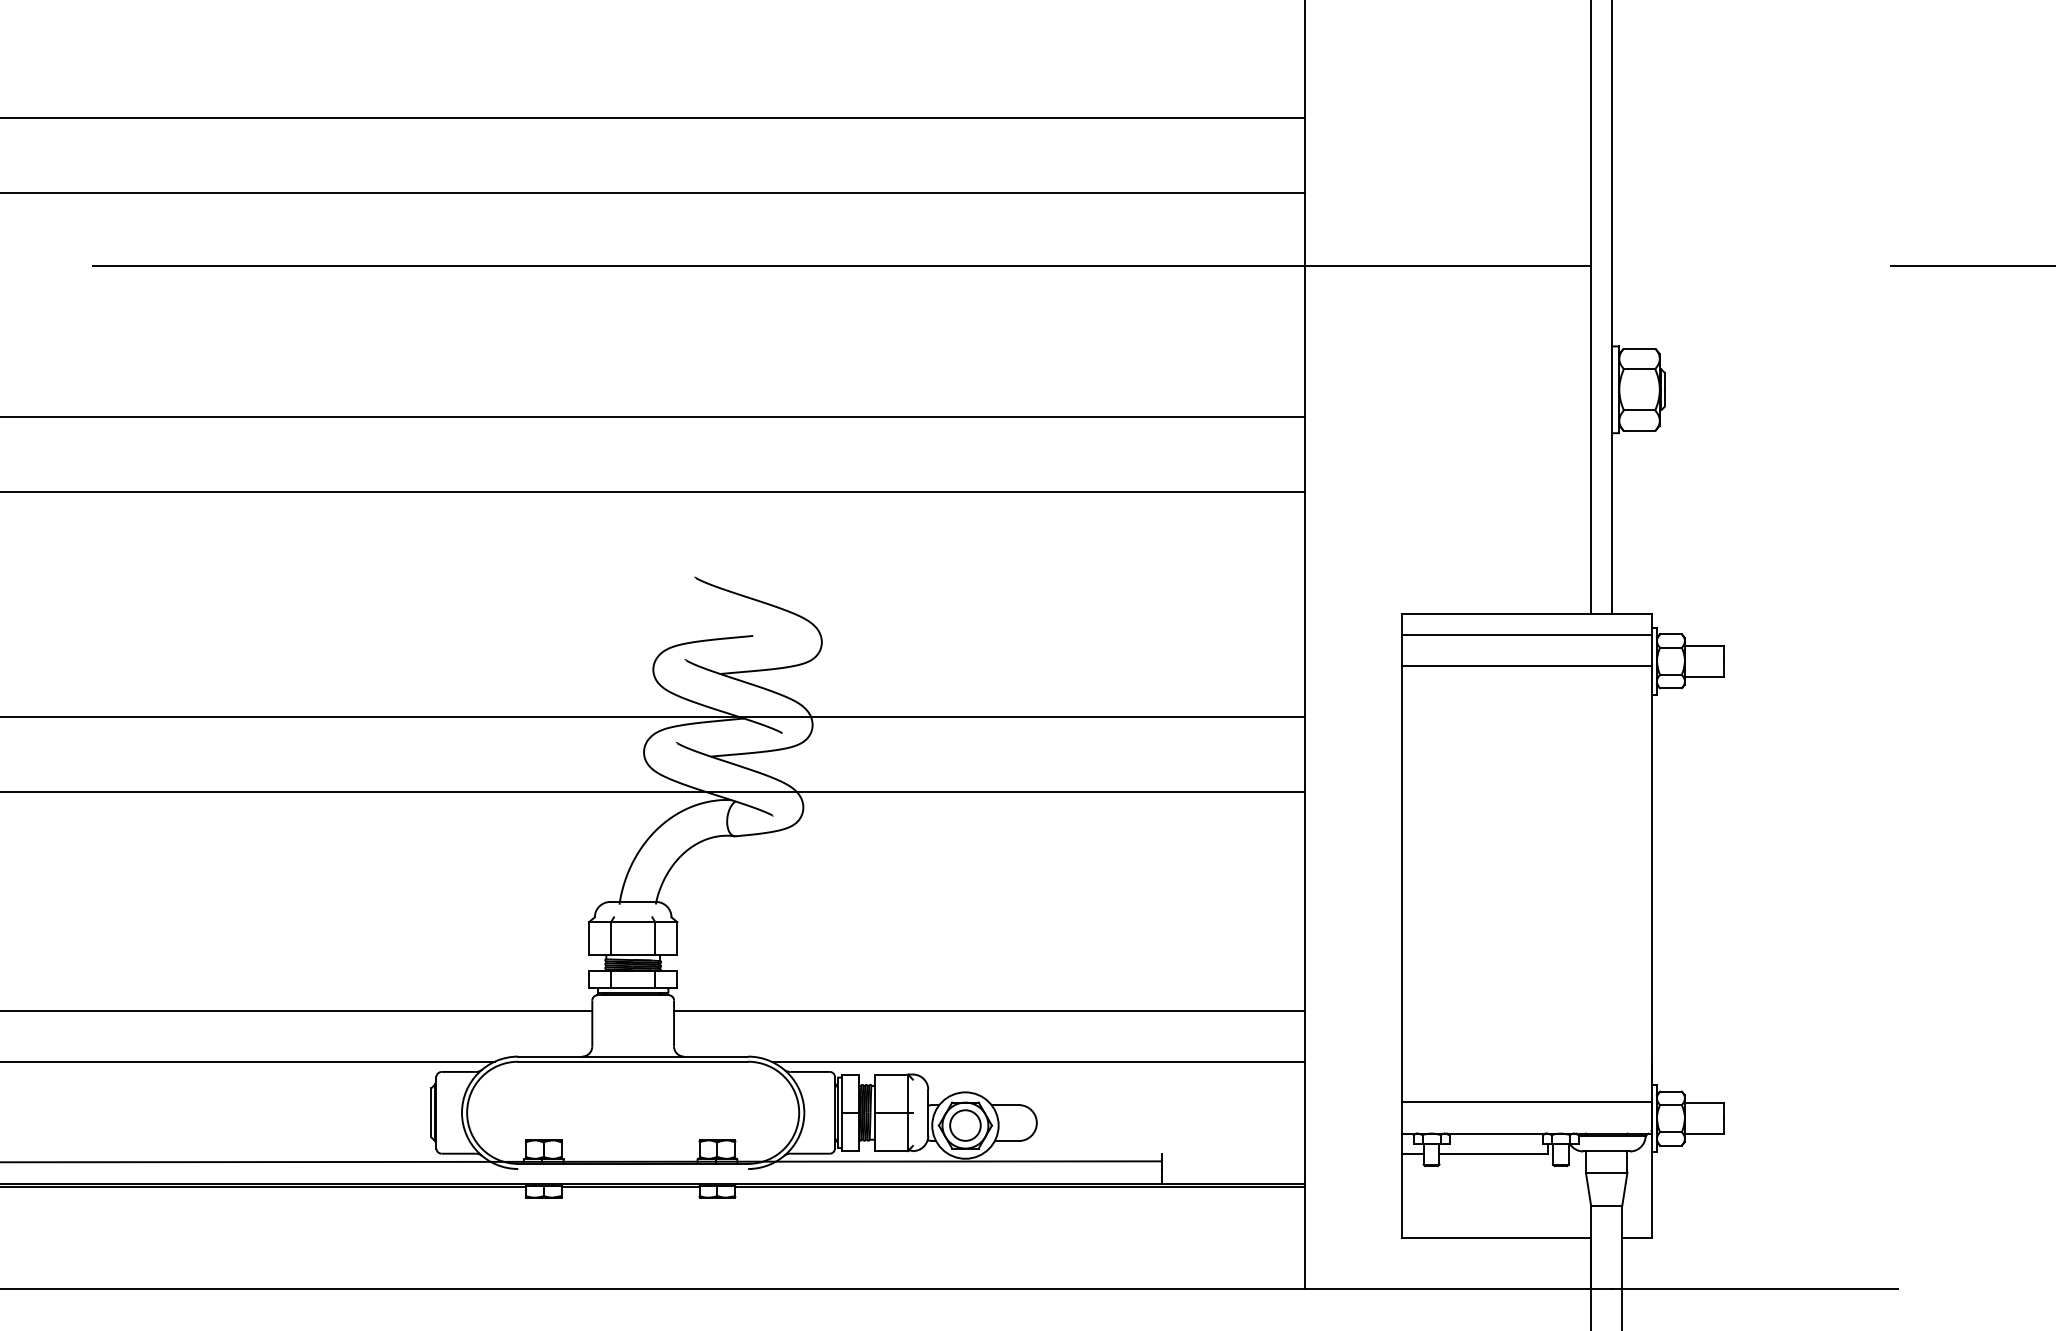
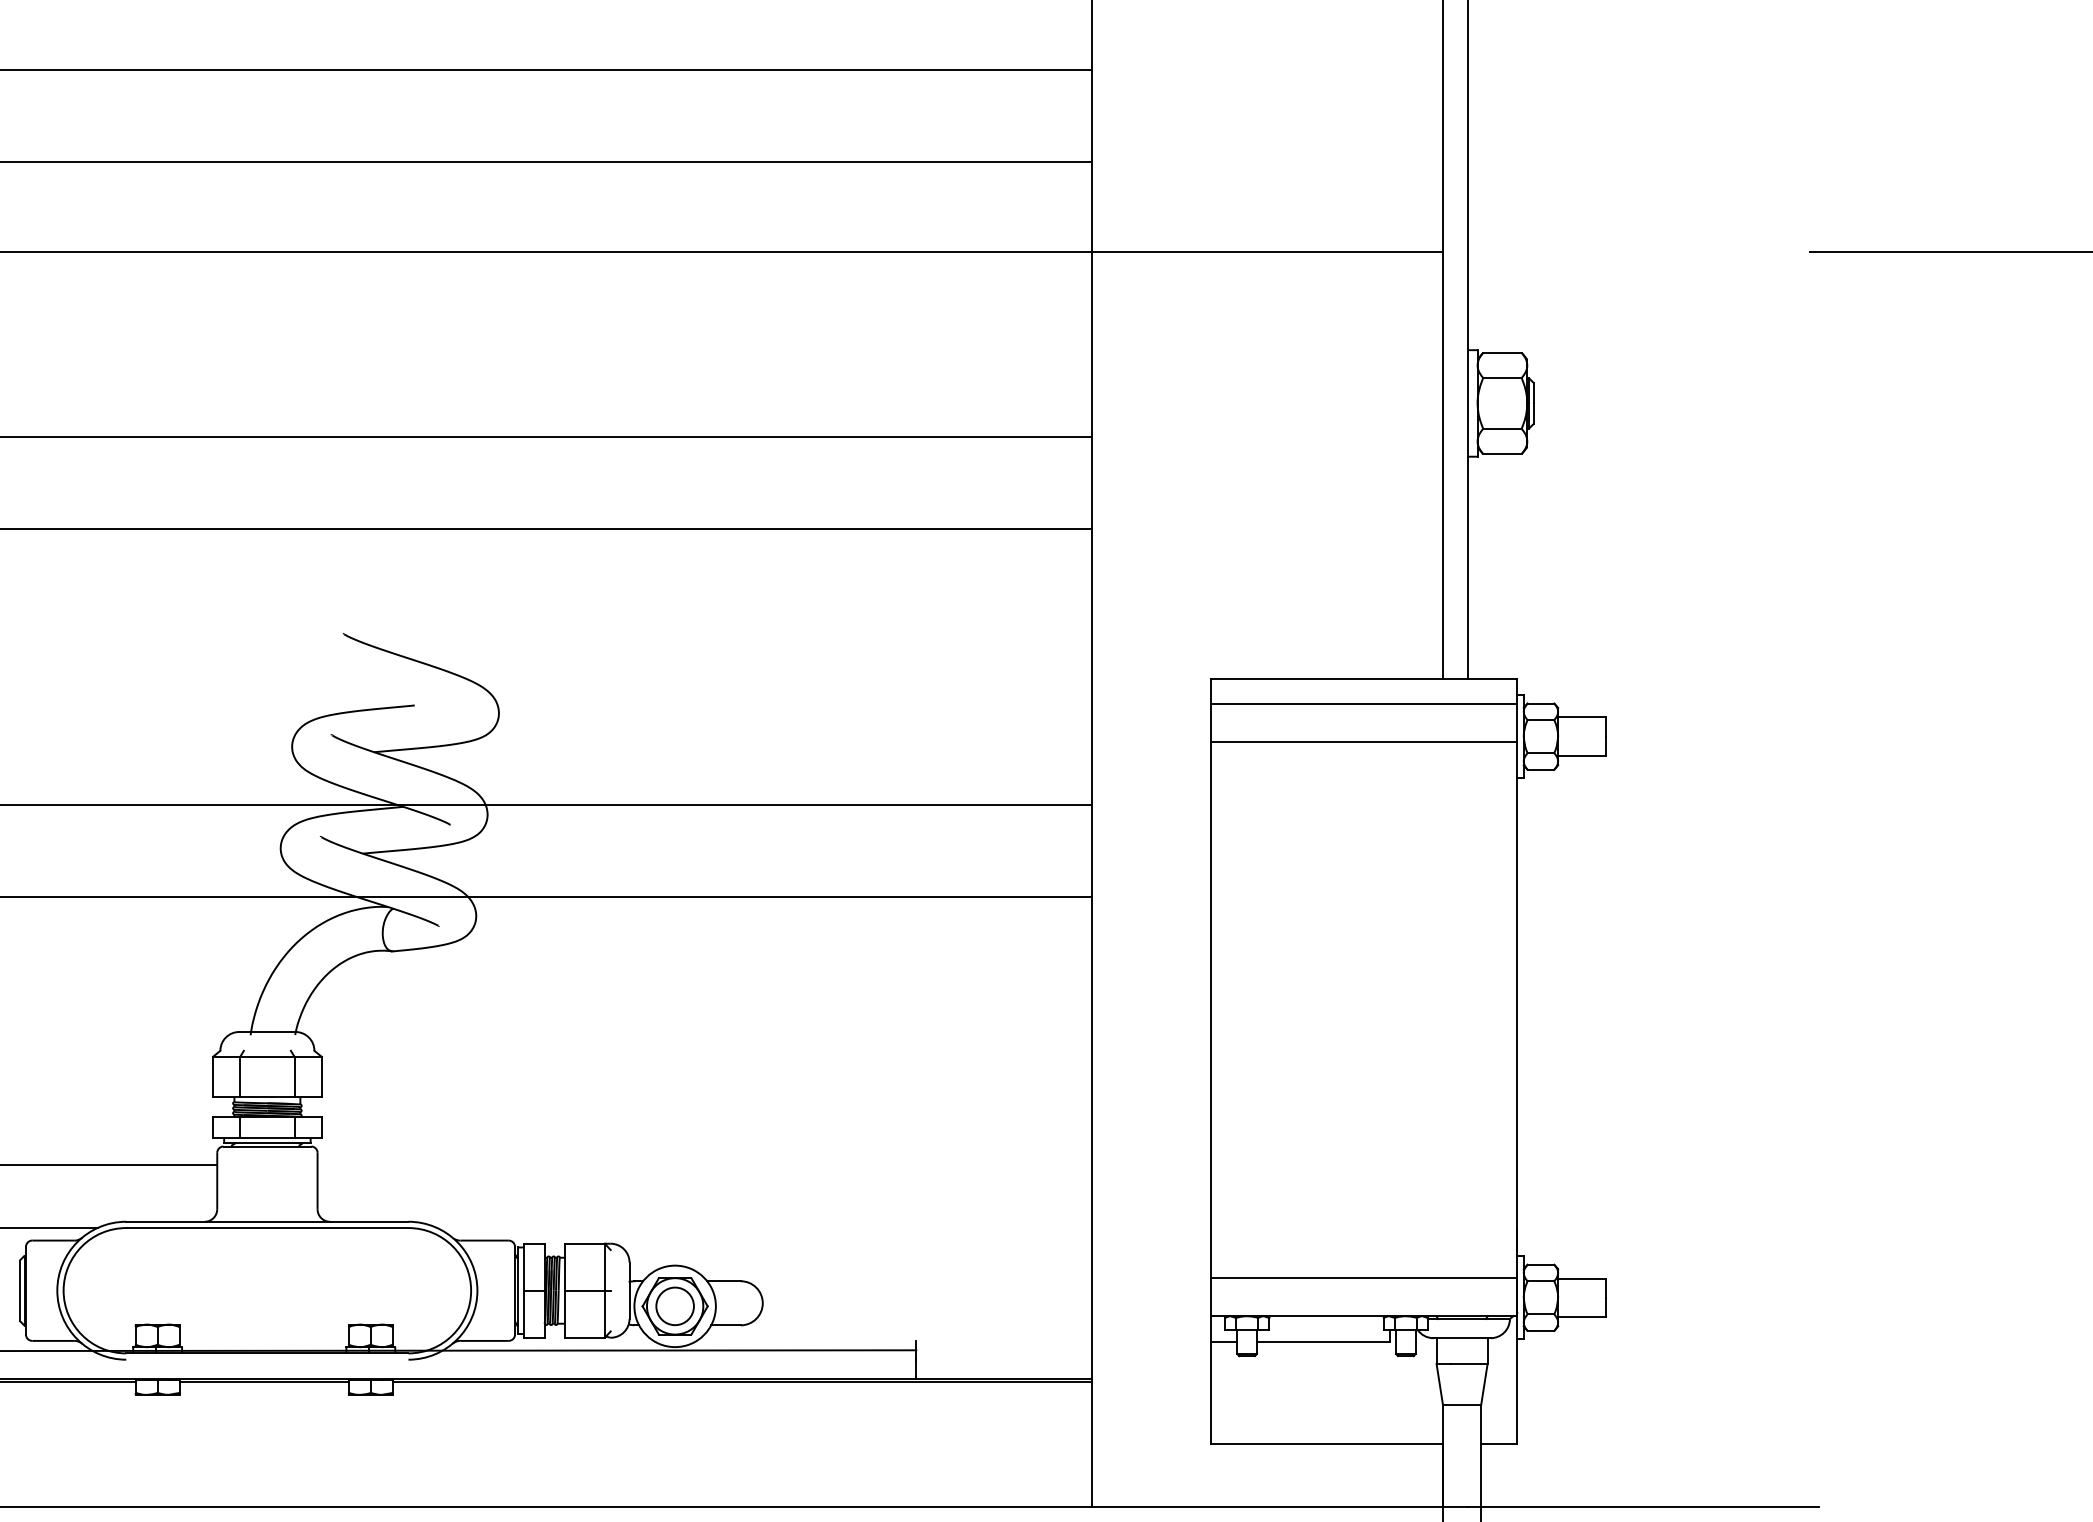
line: (989, 1010) -> (704, 1165), removed
line: (1038, 1061) -> (764, 1227), removed

